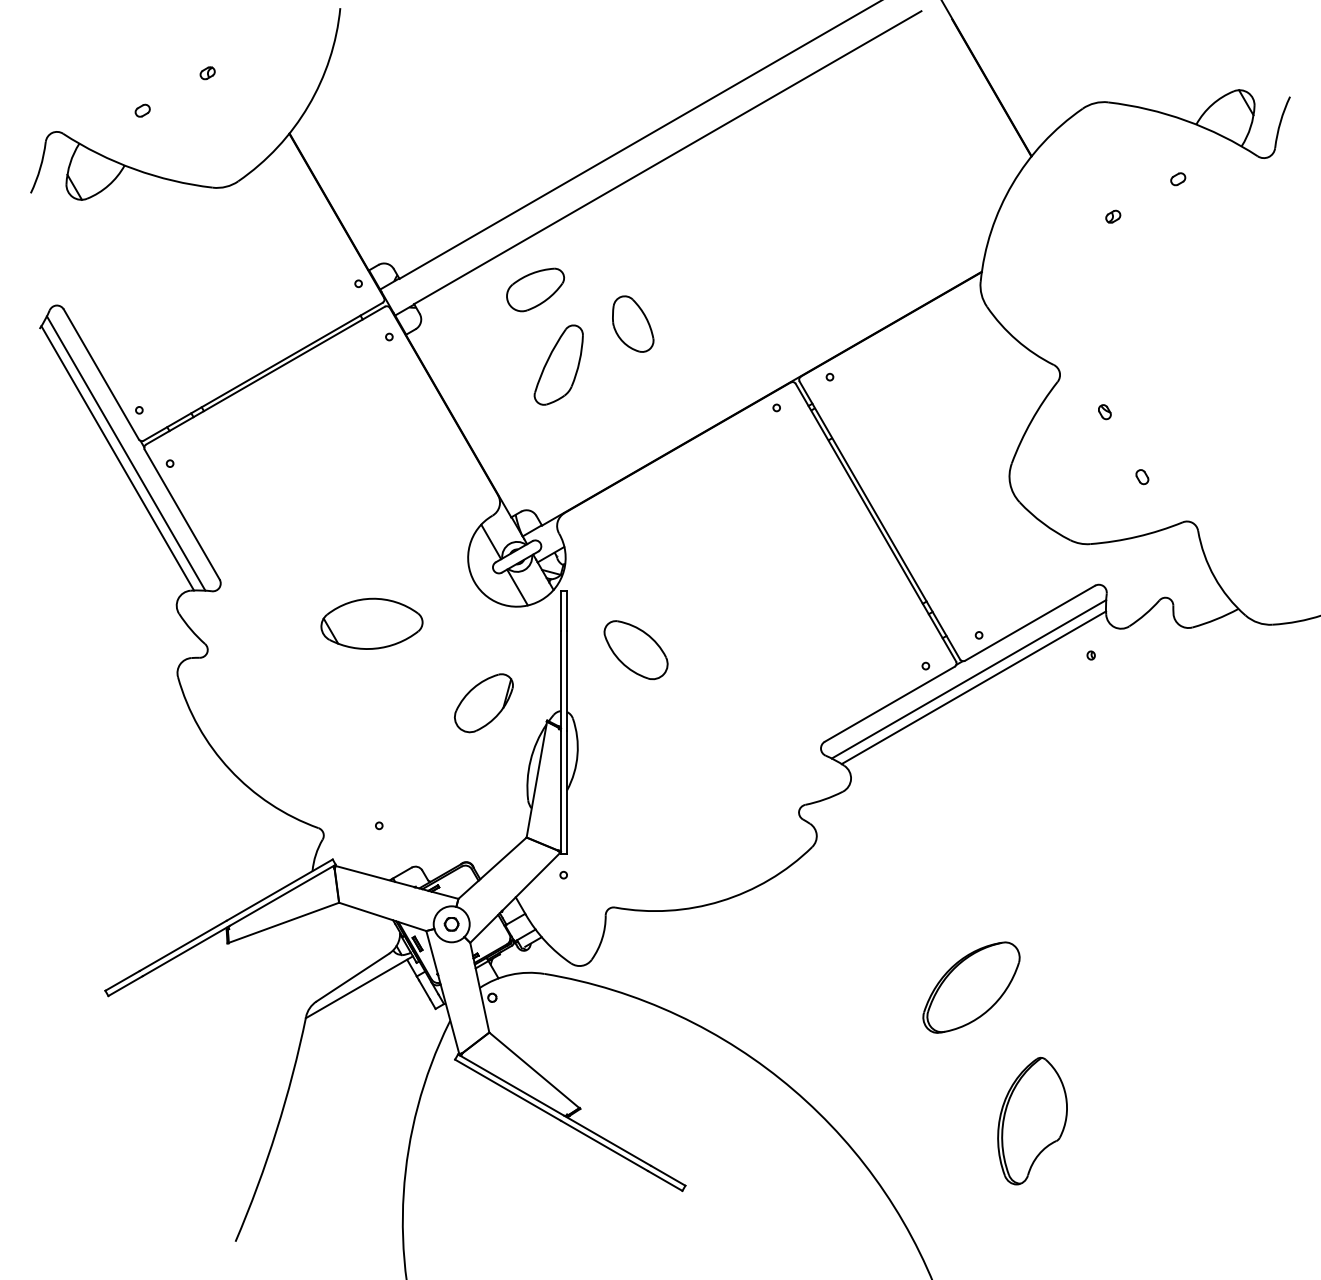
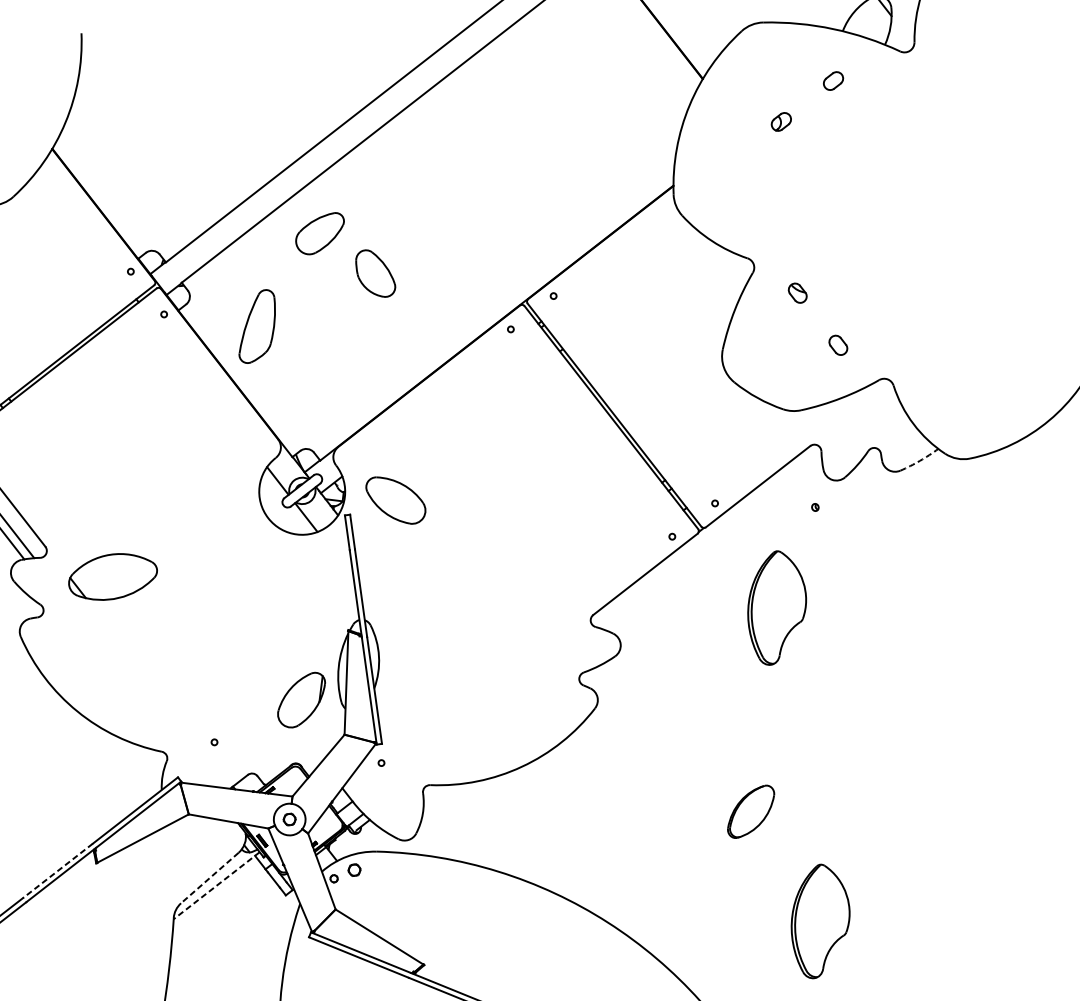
part: (1178, 179) -> (833, 81), size x1.6
part: (1113, 216) -> (781, 121), size x1.6
part: (535, 289) -> (320, 233), moved
part: (558, 364) -> (256, 326), moved
part: (1104, 412) -> (797, 293), size x1.6
part: (1142, 477) -> (838, 345), size x1.6
arc: (1216, 619) -> (920, 460), solid -> dashed
part: (371, 623) -> (112, 576), moved
part: (635, 650) -> (395, 500), moved
line: (968, 679) -> (711, 543), removed
line: (973, 687) -> (716, 549), removed
part: (483, 703) -> (301, 700), moved
part: (1032, 761) -> (776, 607), added
line: (182, 946) -> (57, 871), solid -> dashed
line: (352, 977) -> (209, 877), solid -> dashed
line: (359, 987) -> (216, 885), solid -> dashed
part: (971, 987) -> (751, 811), size x0.6
part: (516, 991) -> (354, 870), added

